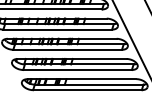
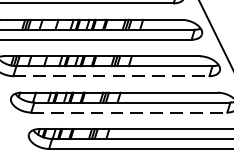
line: (68, 49) -> (112, 75), solid -> dashed
line: (78, 69) -> (130, 111), solid -> dashed

